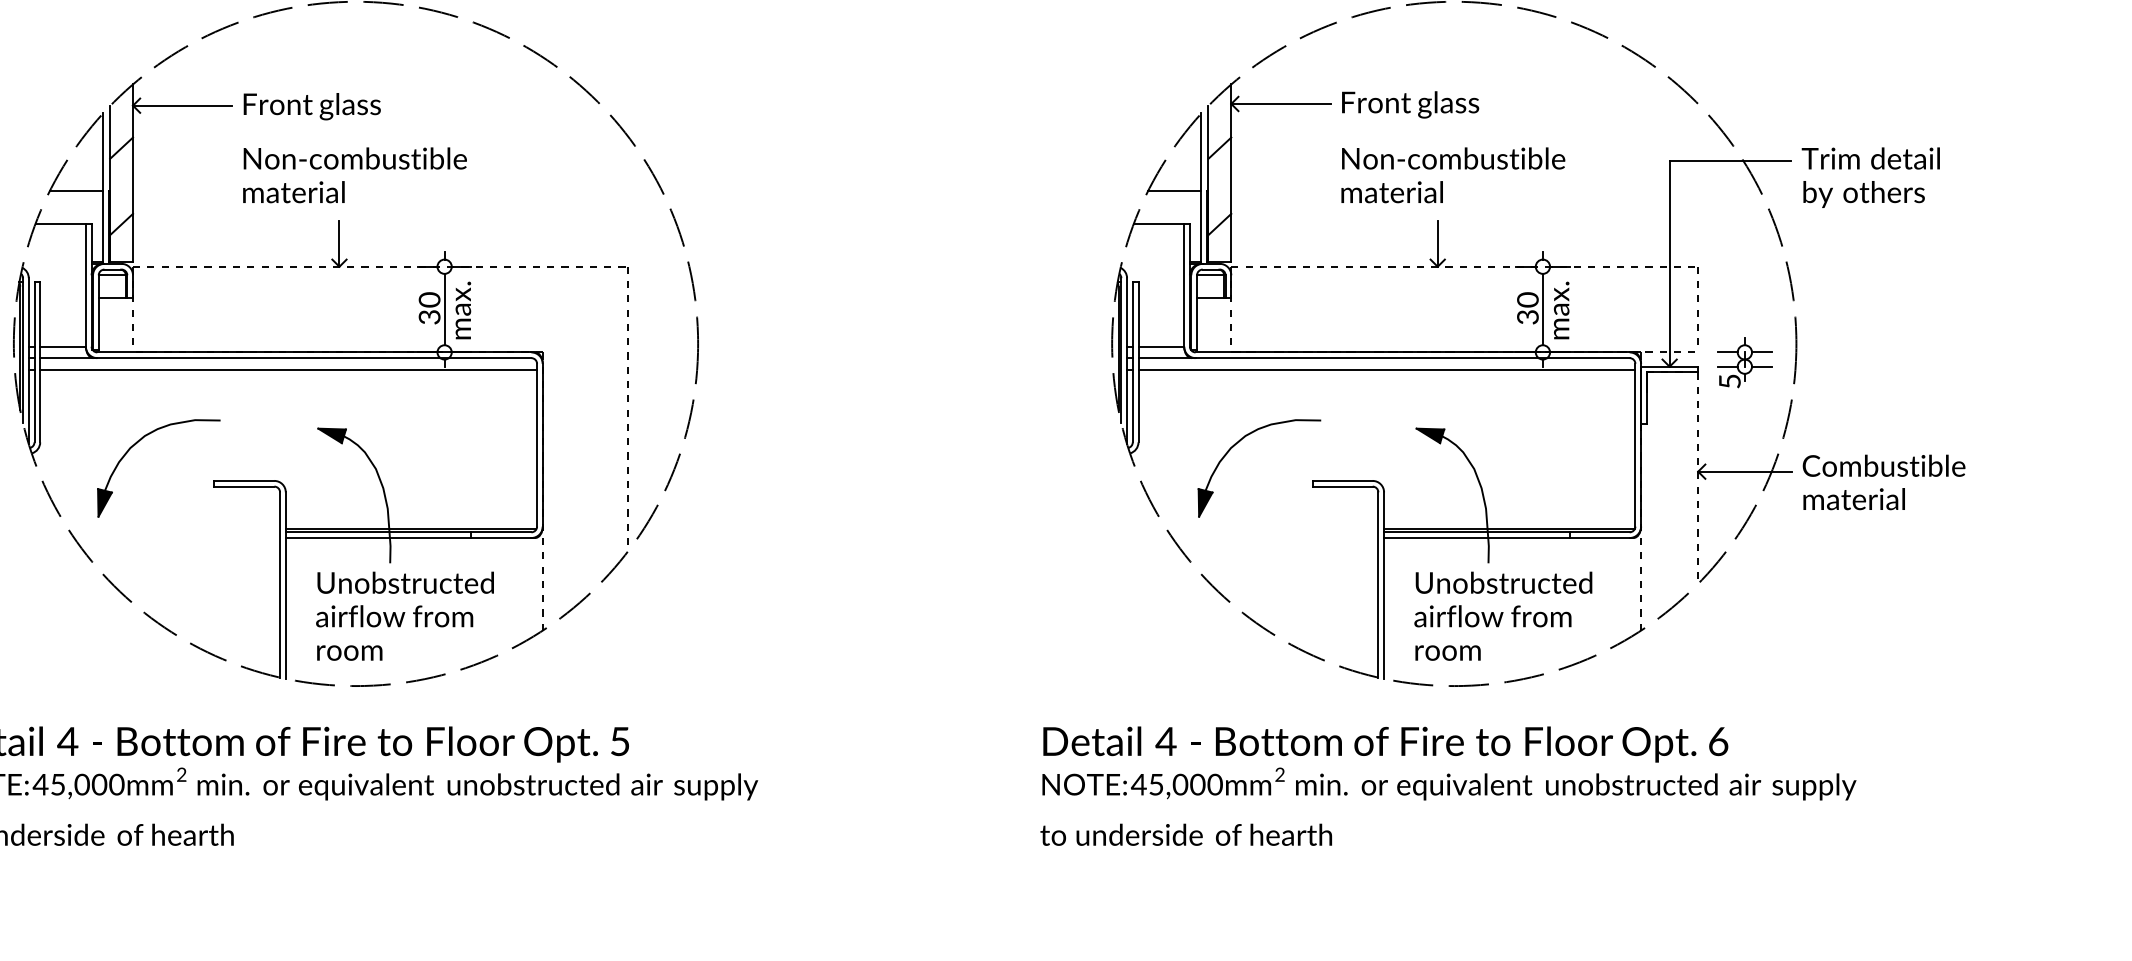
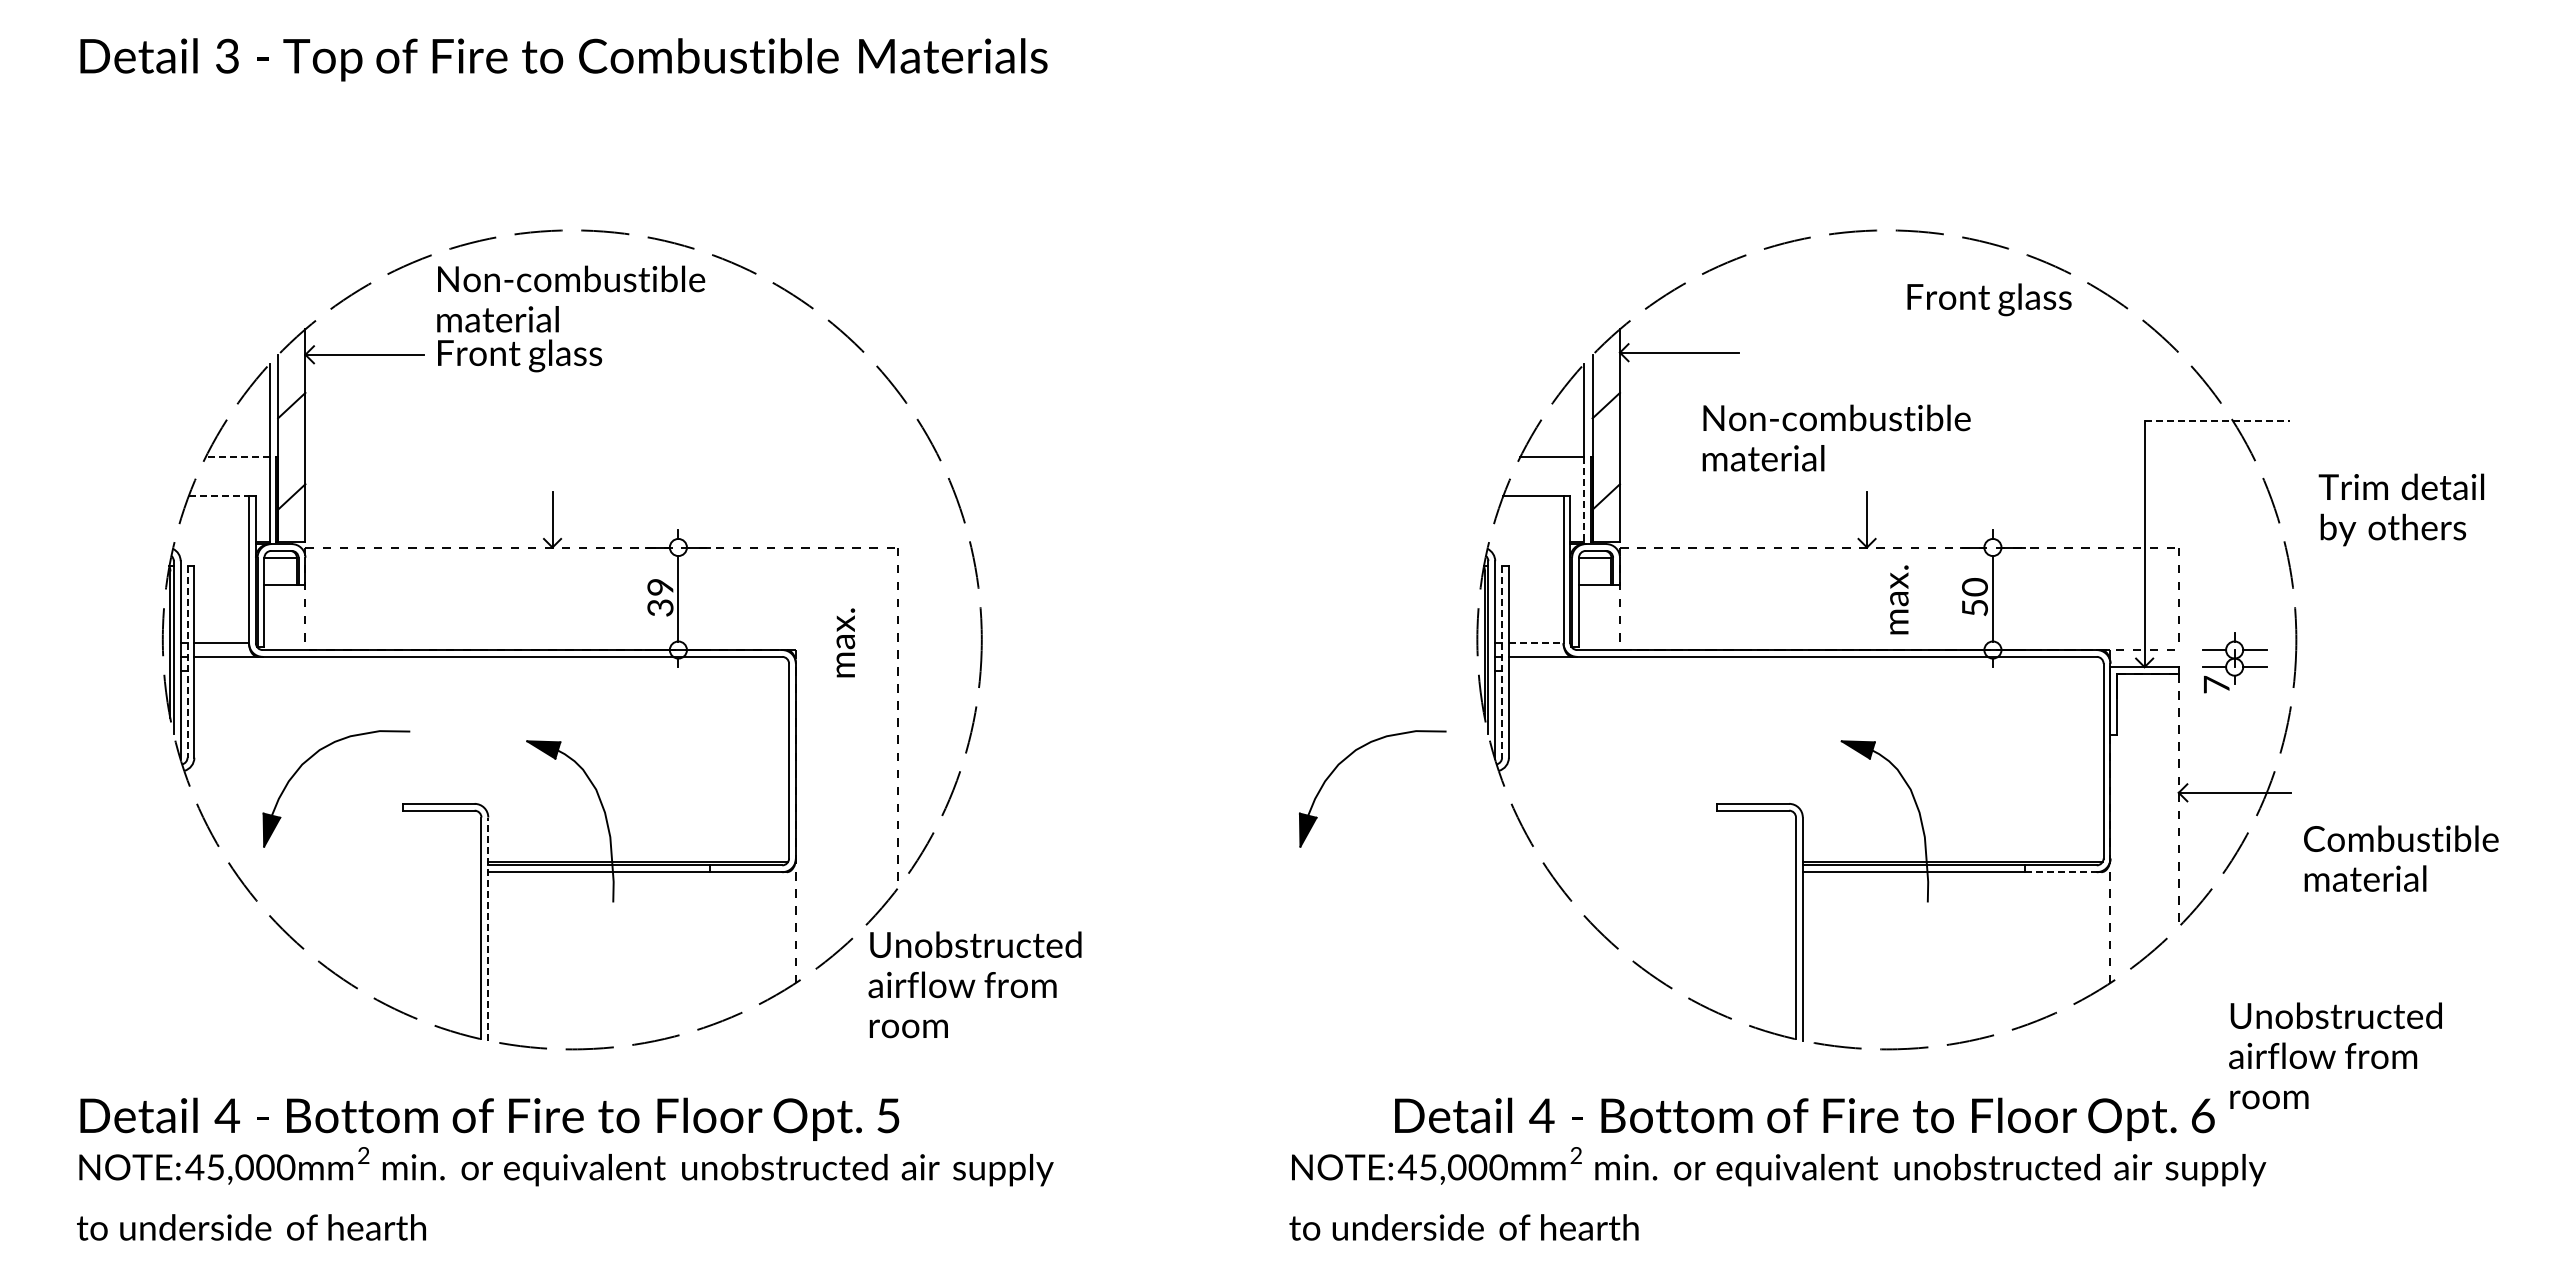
text: (1410, 104) -> (1989, 299), moved
line: (1730, 161) -> (2217, 421), solid -> dashed
text: (355, 174) -> (571, 298), moved
text: (1453, 174) -> (1836, 437), moved
text: (1870, 177) -> (2401, 509), moved
line: (76, 190) -> (237, 456), solid -> dashed
line: (61, 224) -> (219, 496), solid -> dashed
line: (1201, 226) -> (1584, 499), solid -> dashed
text: (429, 300) -> (660, 587), 30 -> 39
text: (463, 310) -> (845, 642), moved
text: (1561, 310) -> (1899, 599), moved
text: (1527, 316) -> (1974, 607), 30 -> 50
line: (1161, 346) -> (1536, 643), solid -> dashed
line: (34, 362) -> (187, 662), solid -> dashed
line: (1133, 362) -> (1502, 662), solid -> dashed
line: (288, 369) -> (491, 670), removed
line: (1386, 369) -> (1805, 670), removed
text: (1729, 381) -> (2216, 684), 5 -> 7
part: (1236, 444) -> (1345, 760), moved
text: (1884, 482) -> (2401, 858), moved
line: (1599, 538) -> (2060, 872), solid -> dashed
line: (285, 585) -> (488, 929), solid -> dashed
text: (404, 615) -> (974, 984), moved
text: (1503, 615) -> (2335, 1055), moved
text: (1448, 806) -> (1777, 1193), moved

